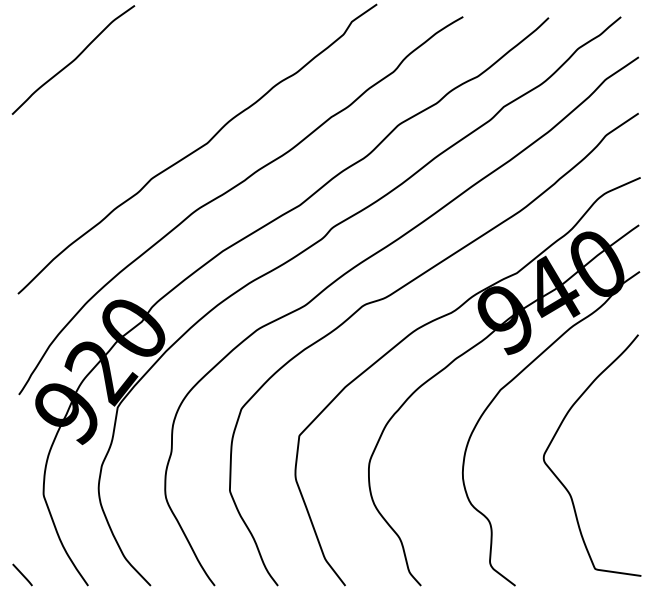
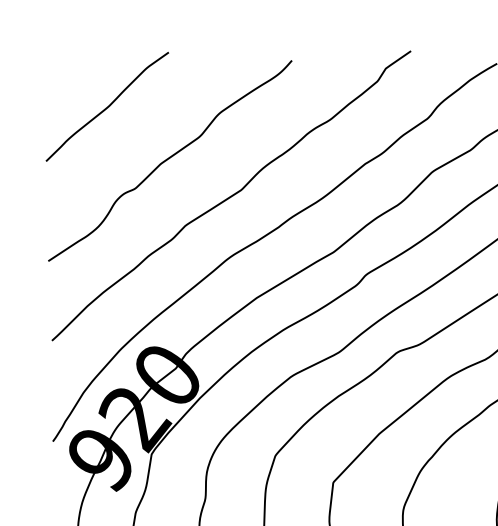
curve: (135, 112) -> (169, 159), added

